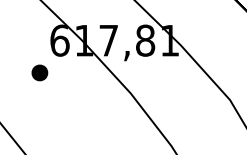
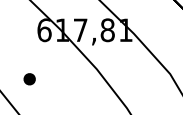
part: (39, 72) -> (29, 78), moved

